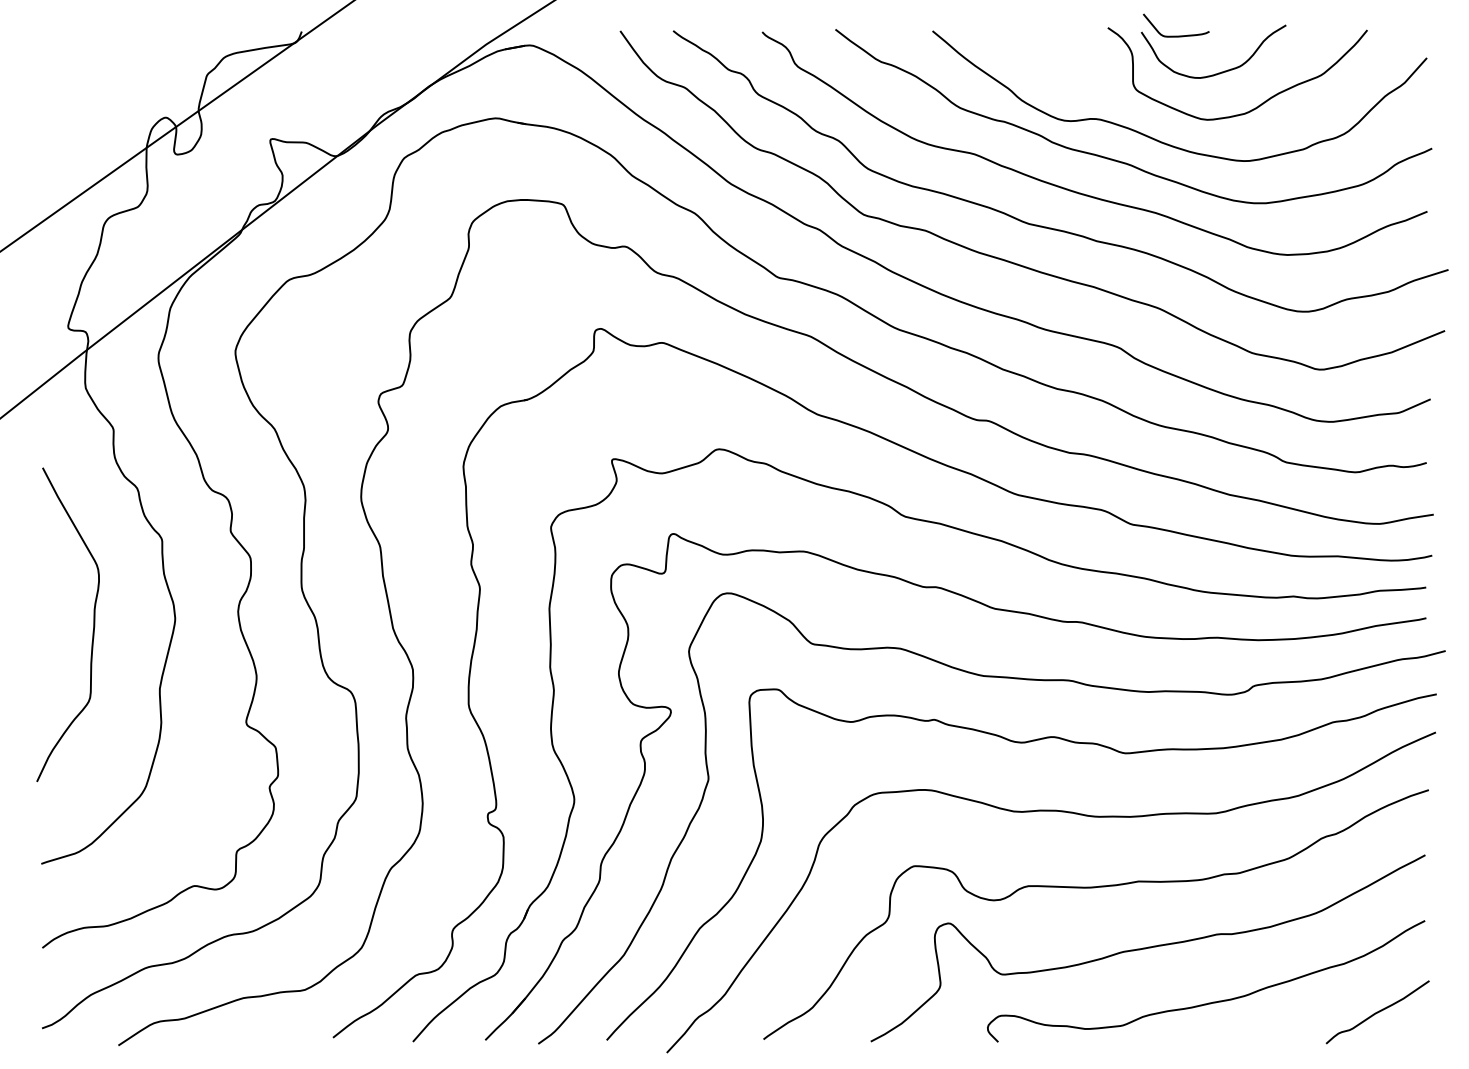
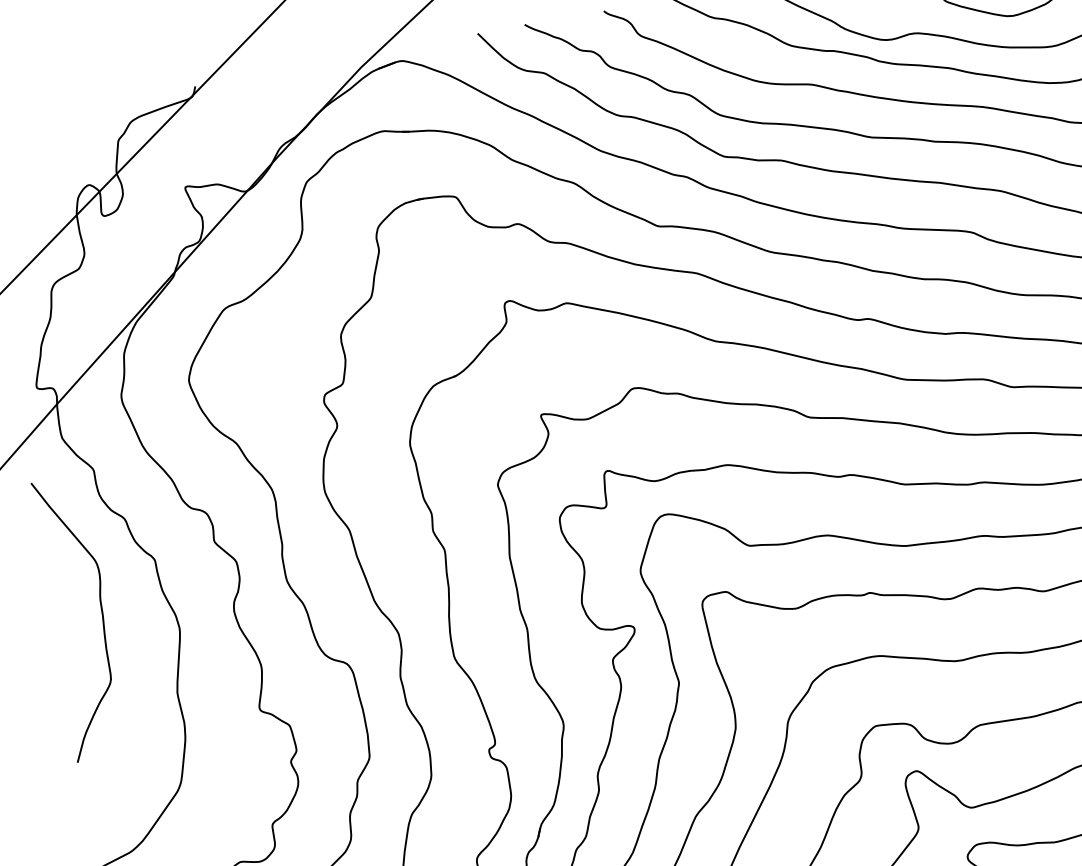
curve: (92, 631) -> (102, 620), moved

